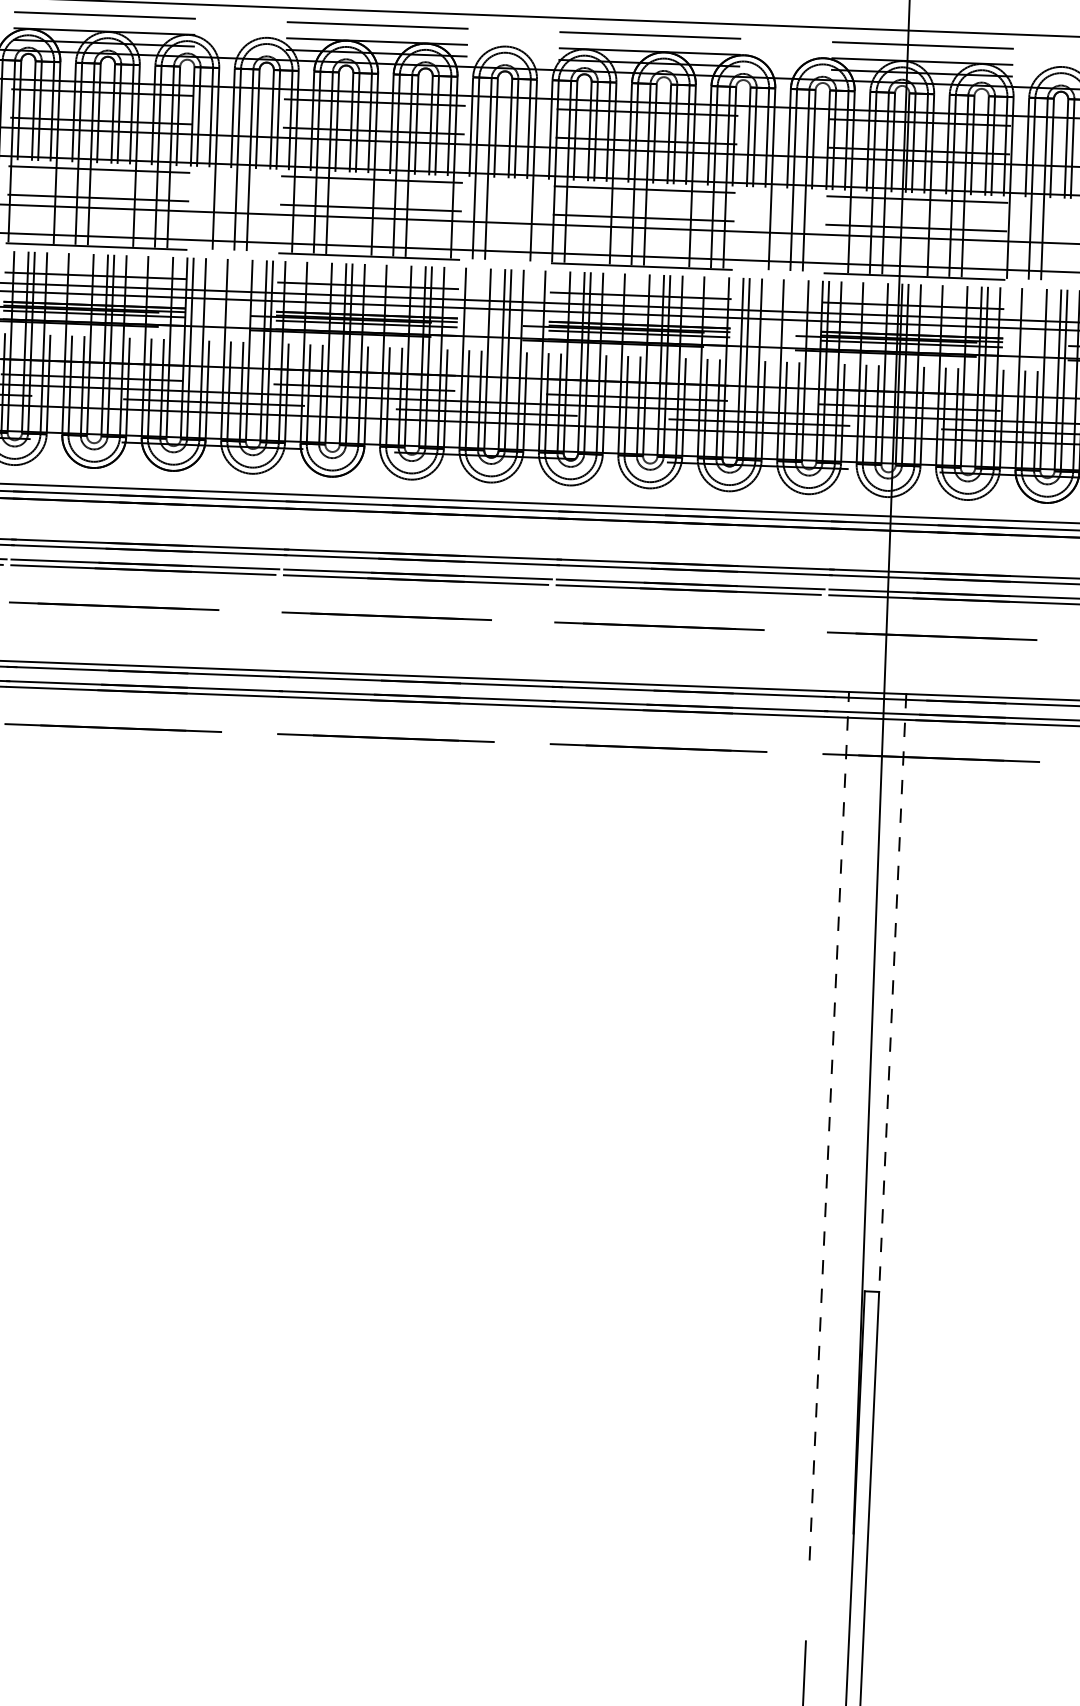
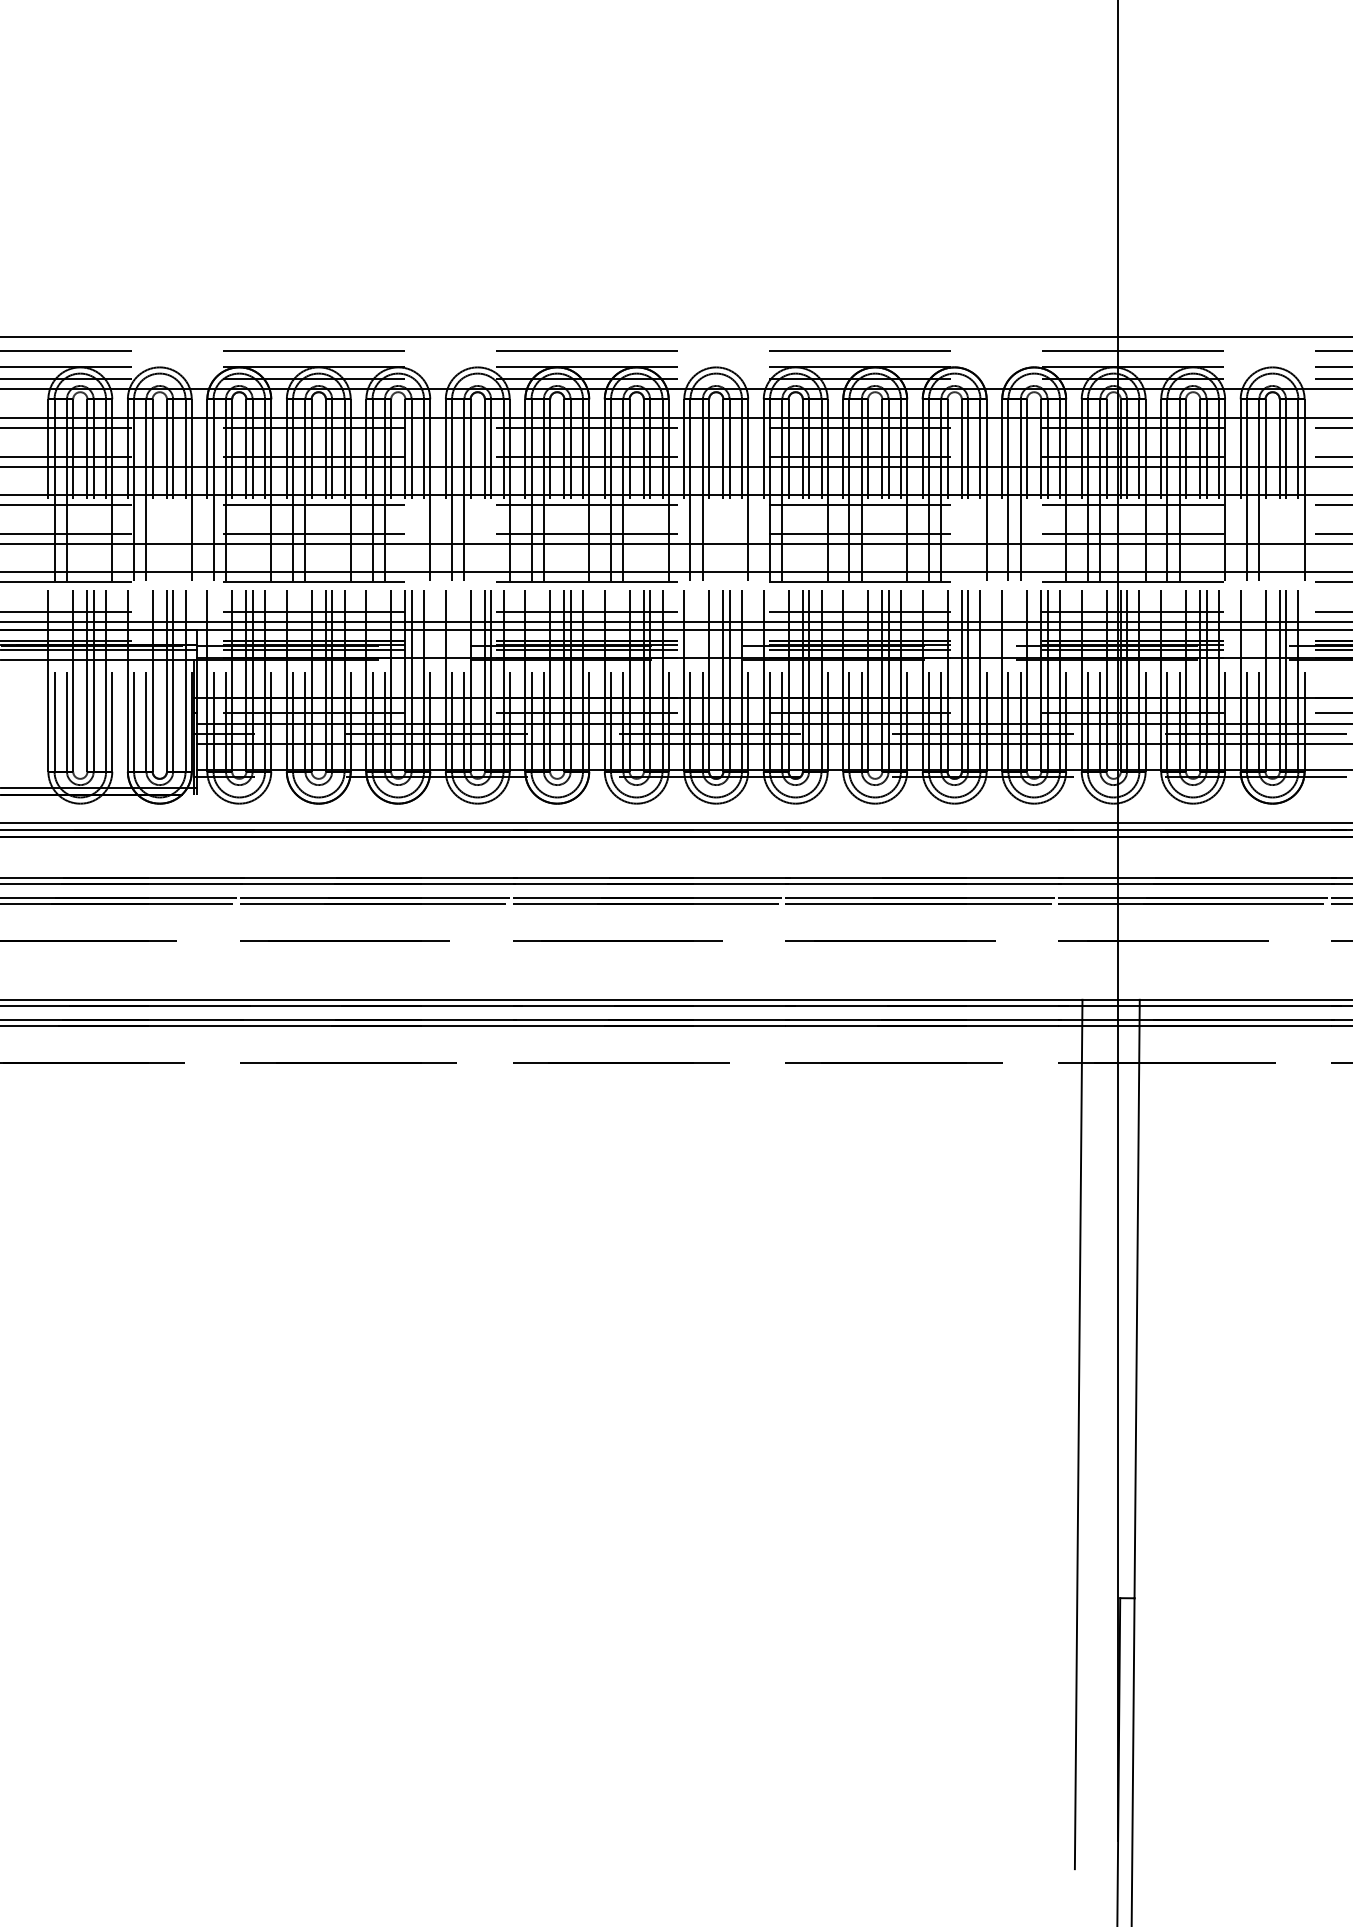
line: (893, 993) -> (1137, 1299), dashed -> solid
line: (829, 1126) -> (1078, 1434), dashed -> solid

